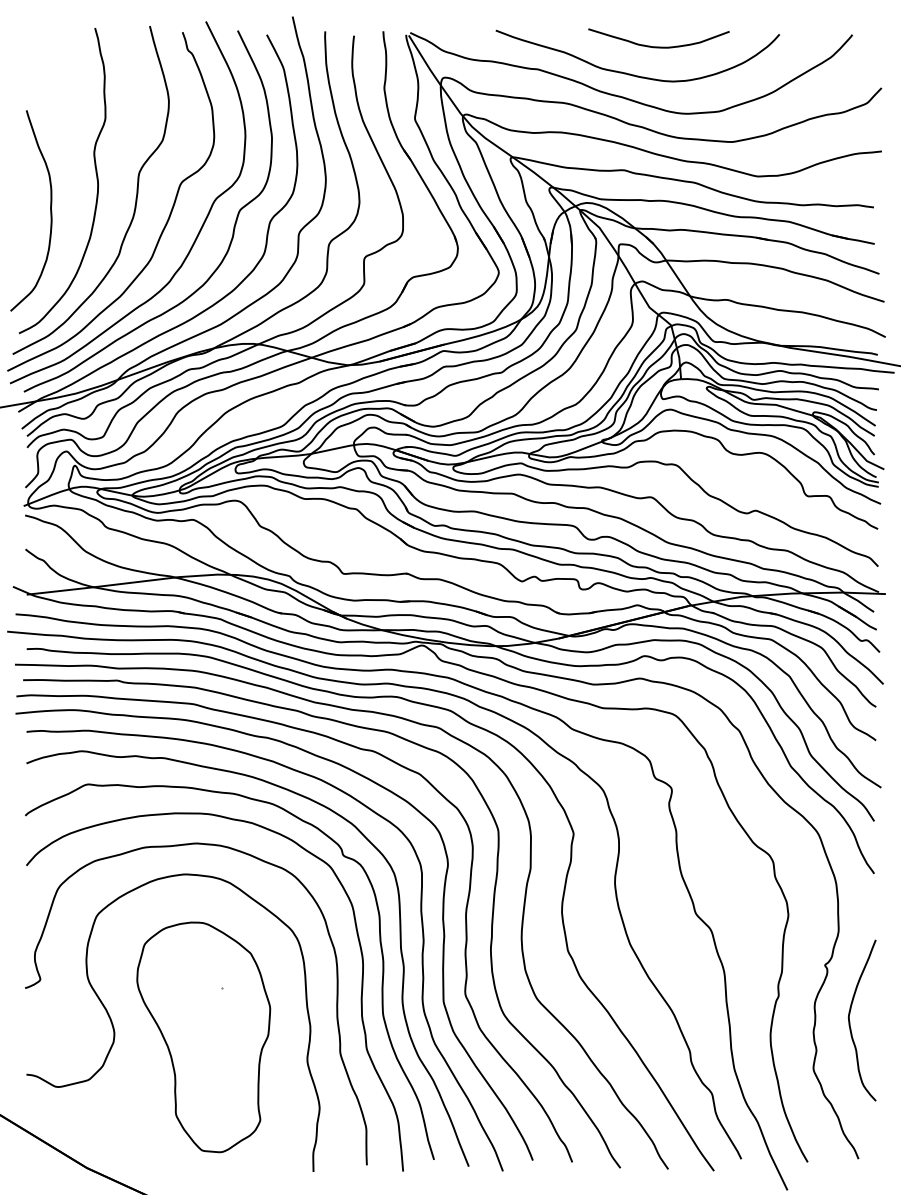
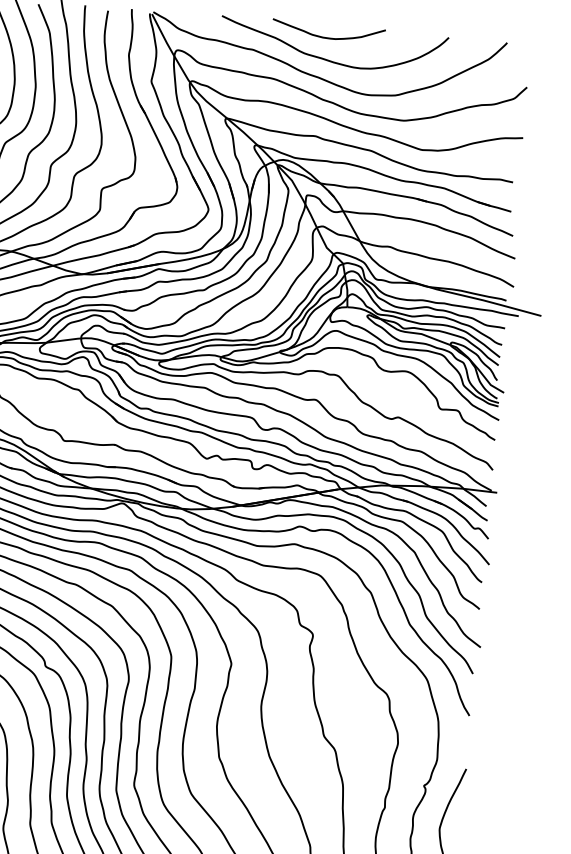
curve: (658, 46) -> (327, 37), moved

